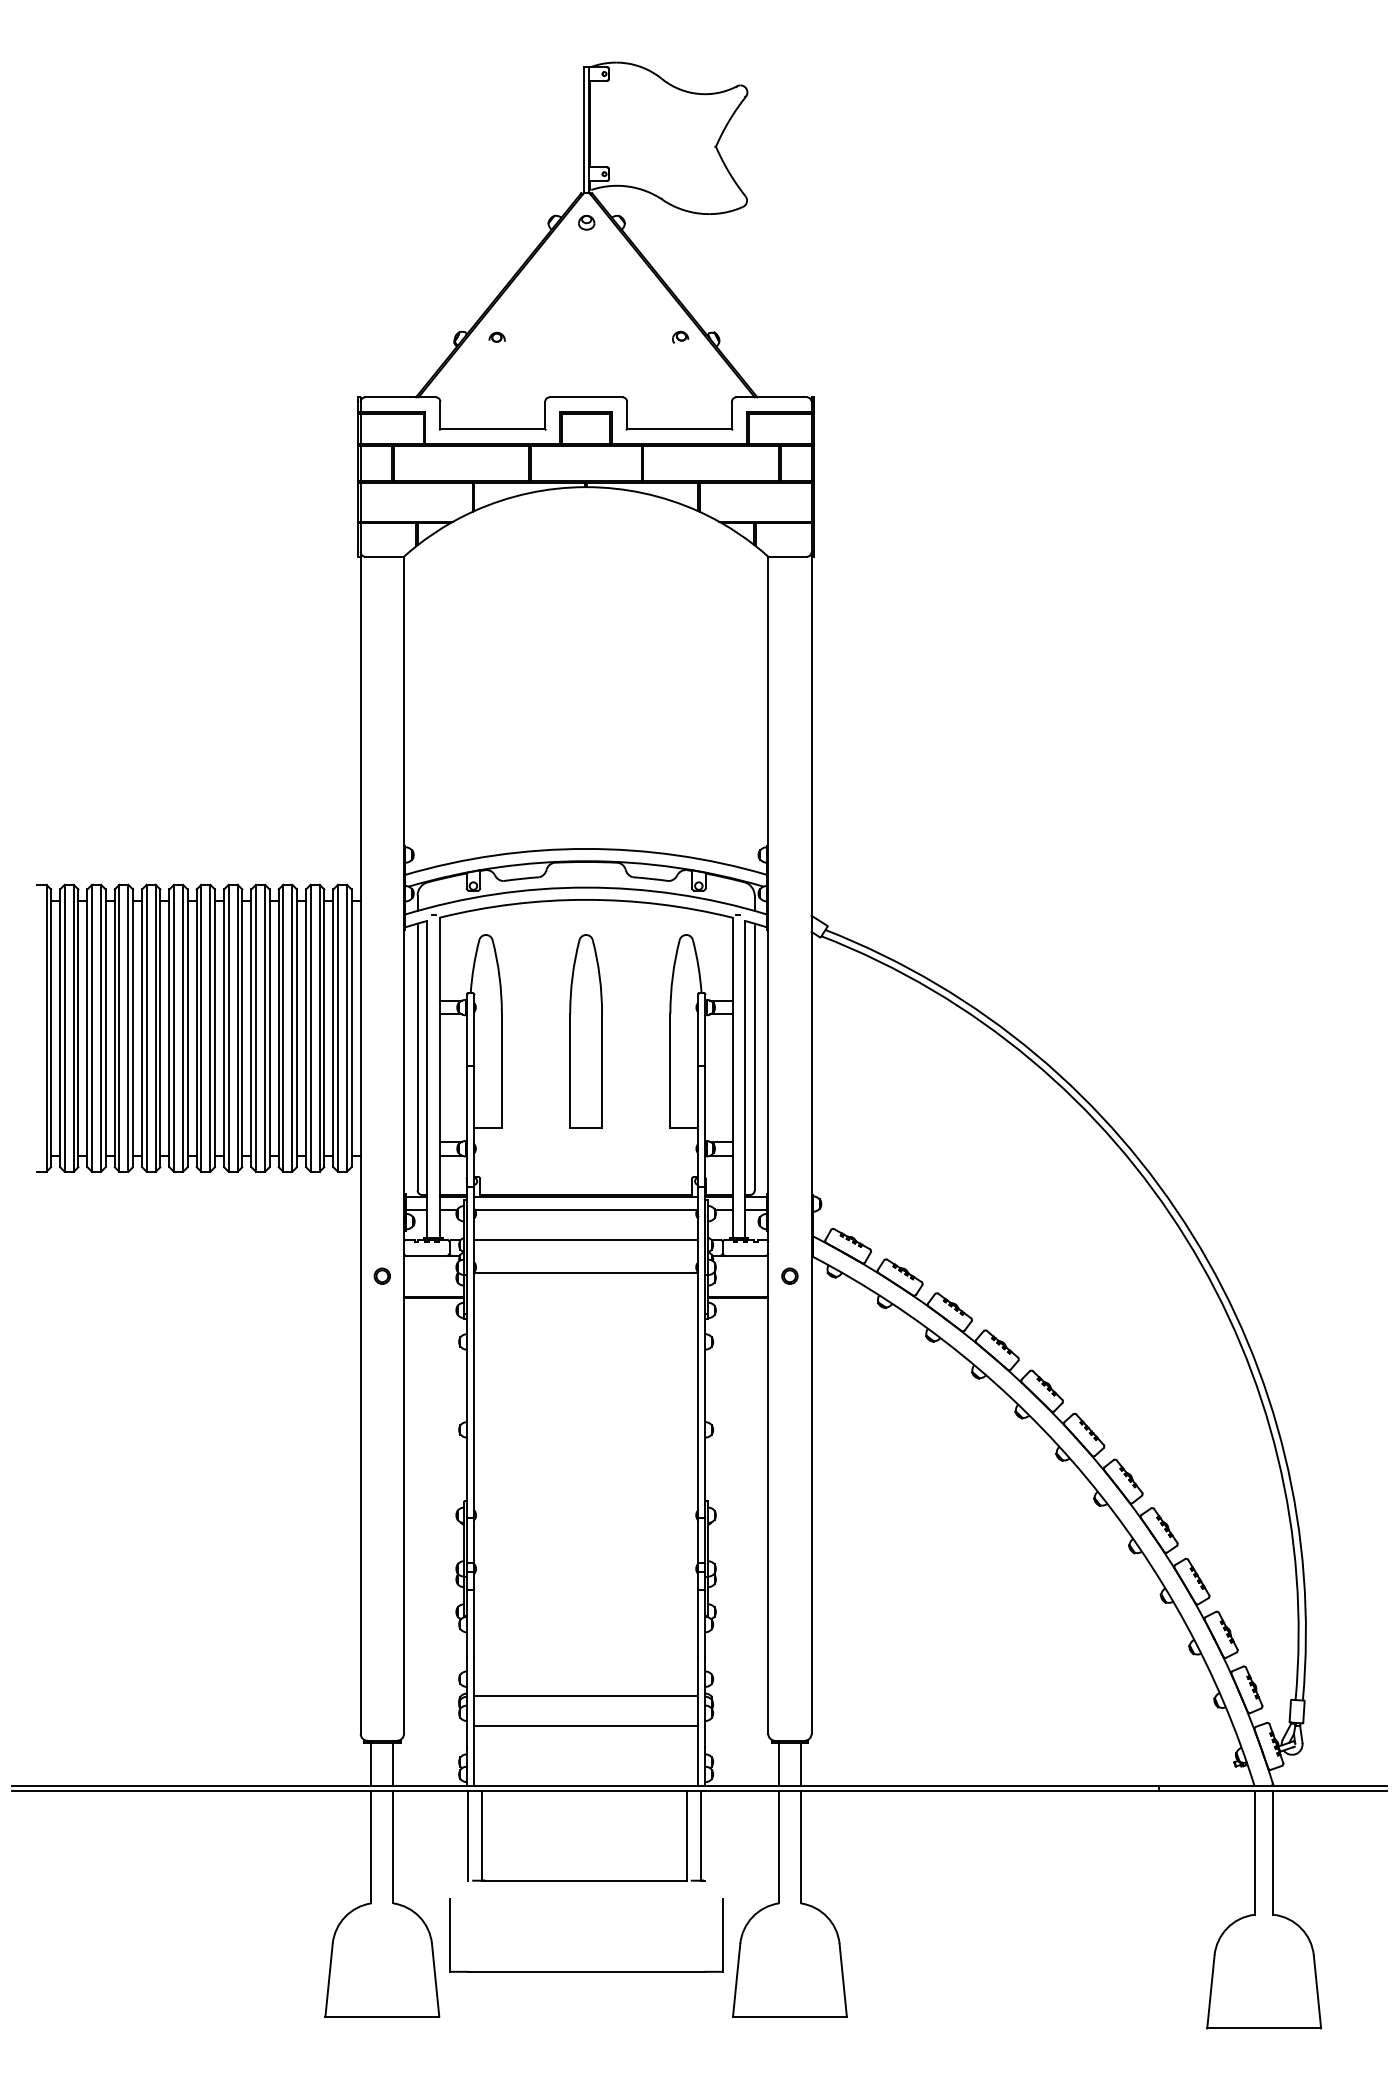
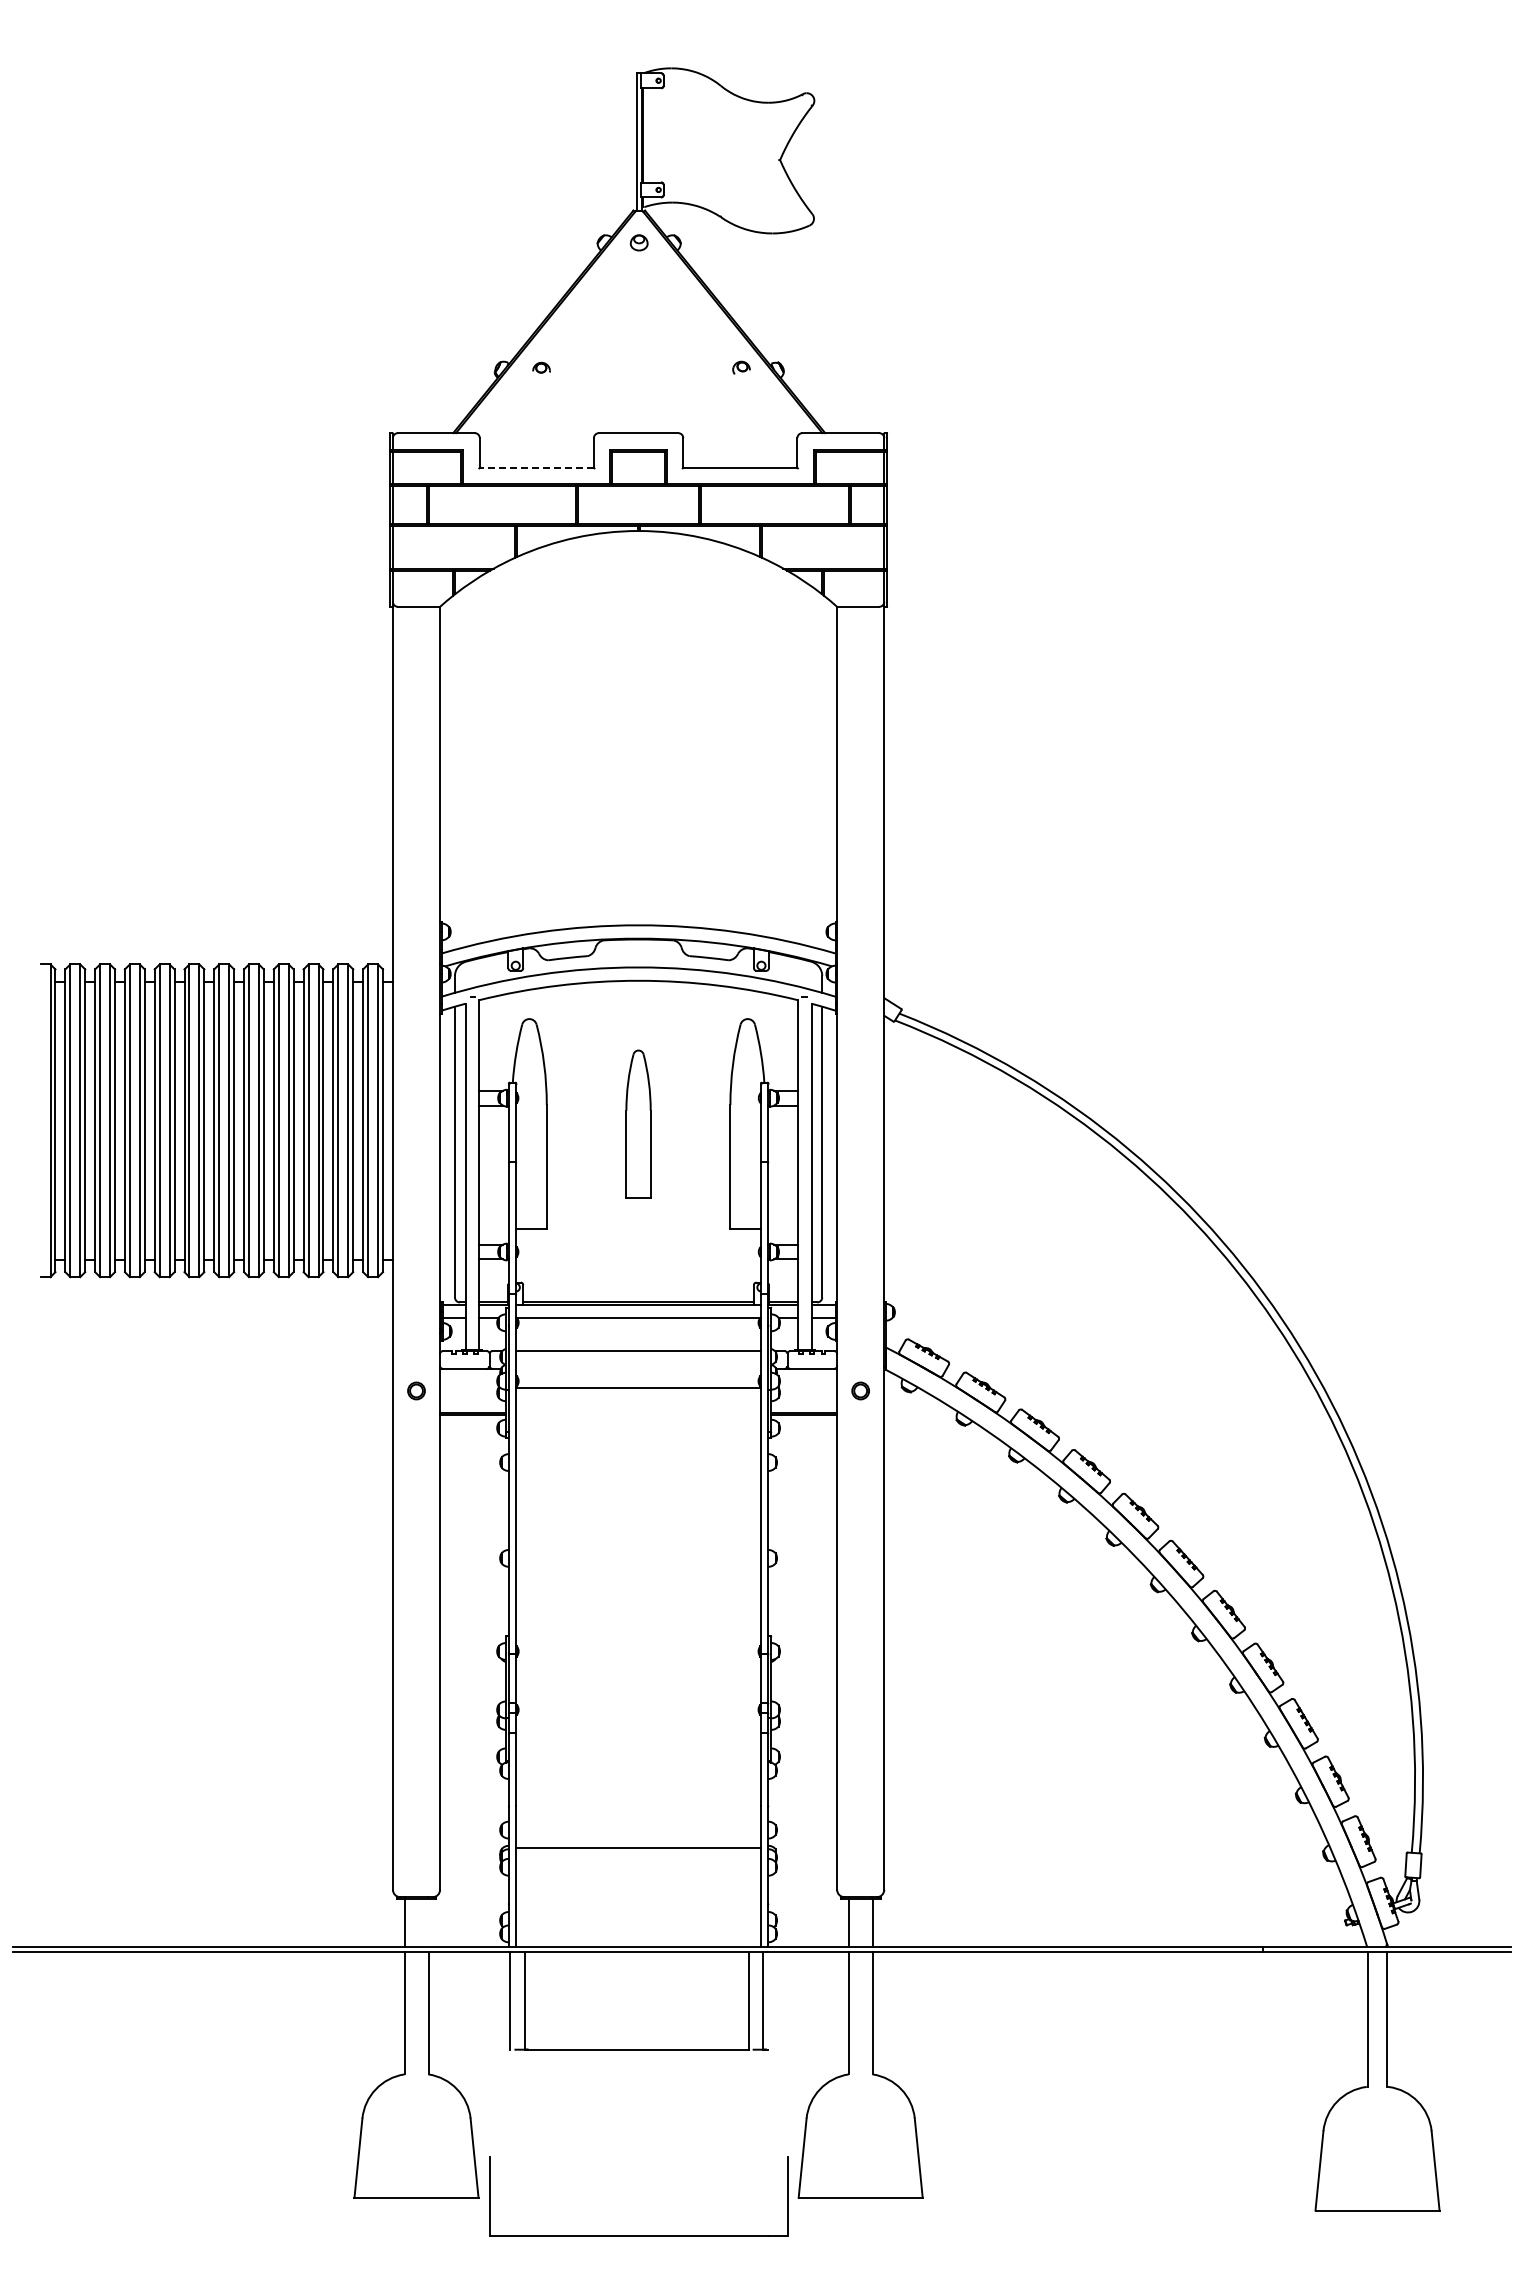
line: (492, 428) -> (536, 467), solid -> dashed
part: (586, 1030) -> (638, 1123), size x0.7
line: (586, 1725) -> (638, 1880), removed
line: (393, 1763) -> (428, 1922), removed
part: (586, 1971) -> (638, 2235), moved

